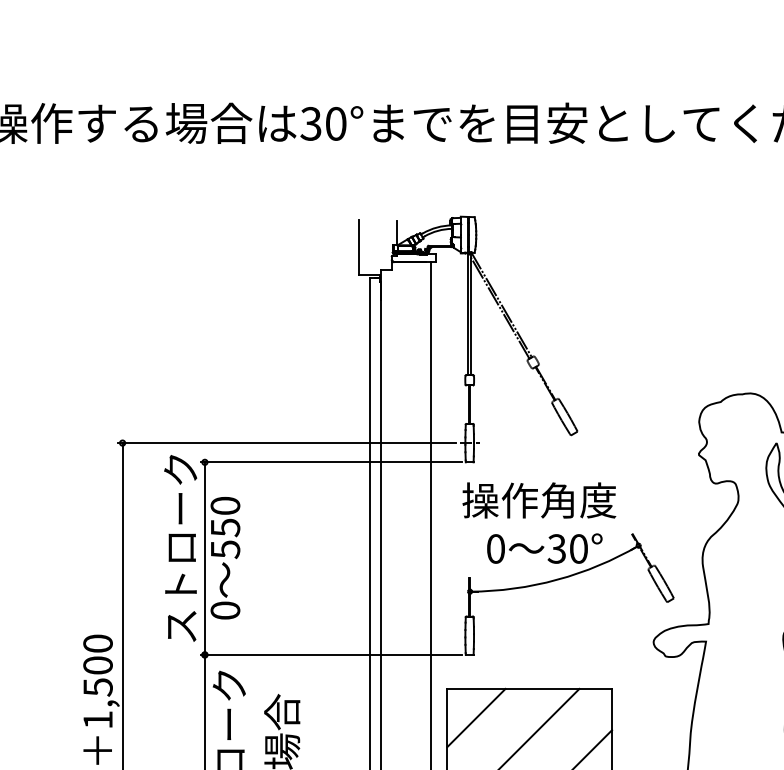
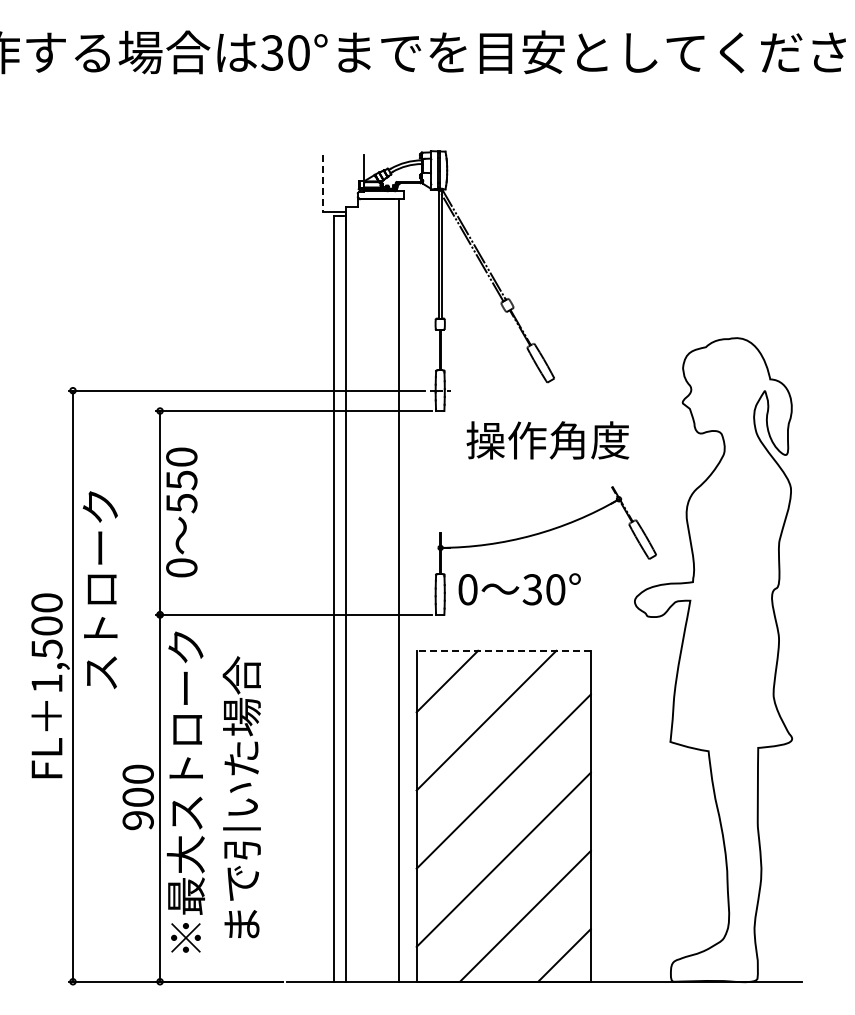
line: (358, 247) -> (322, 183), solid -> dashed
text: (538, 500) -> (547, 440), moved
text: (179, 548) -> (99, 590), moved
text: (544, 548) -> (519, 589), moved
line: (529, 688) -> (503, 650), solid -> dashed

